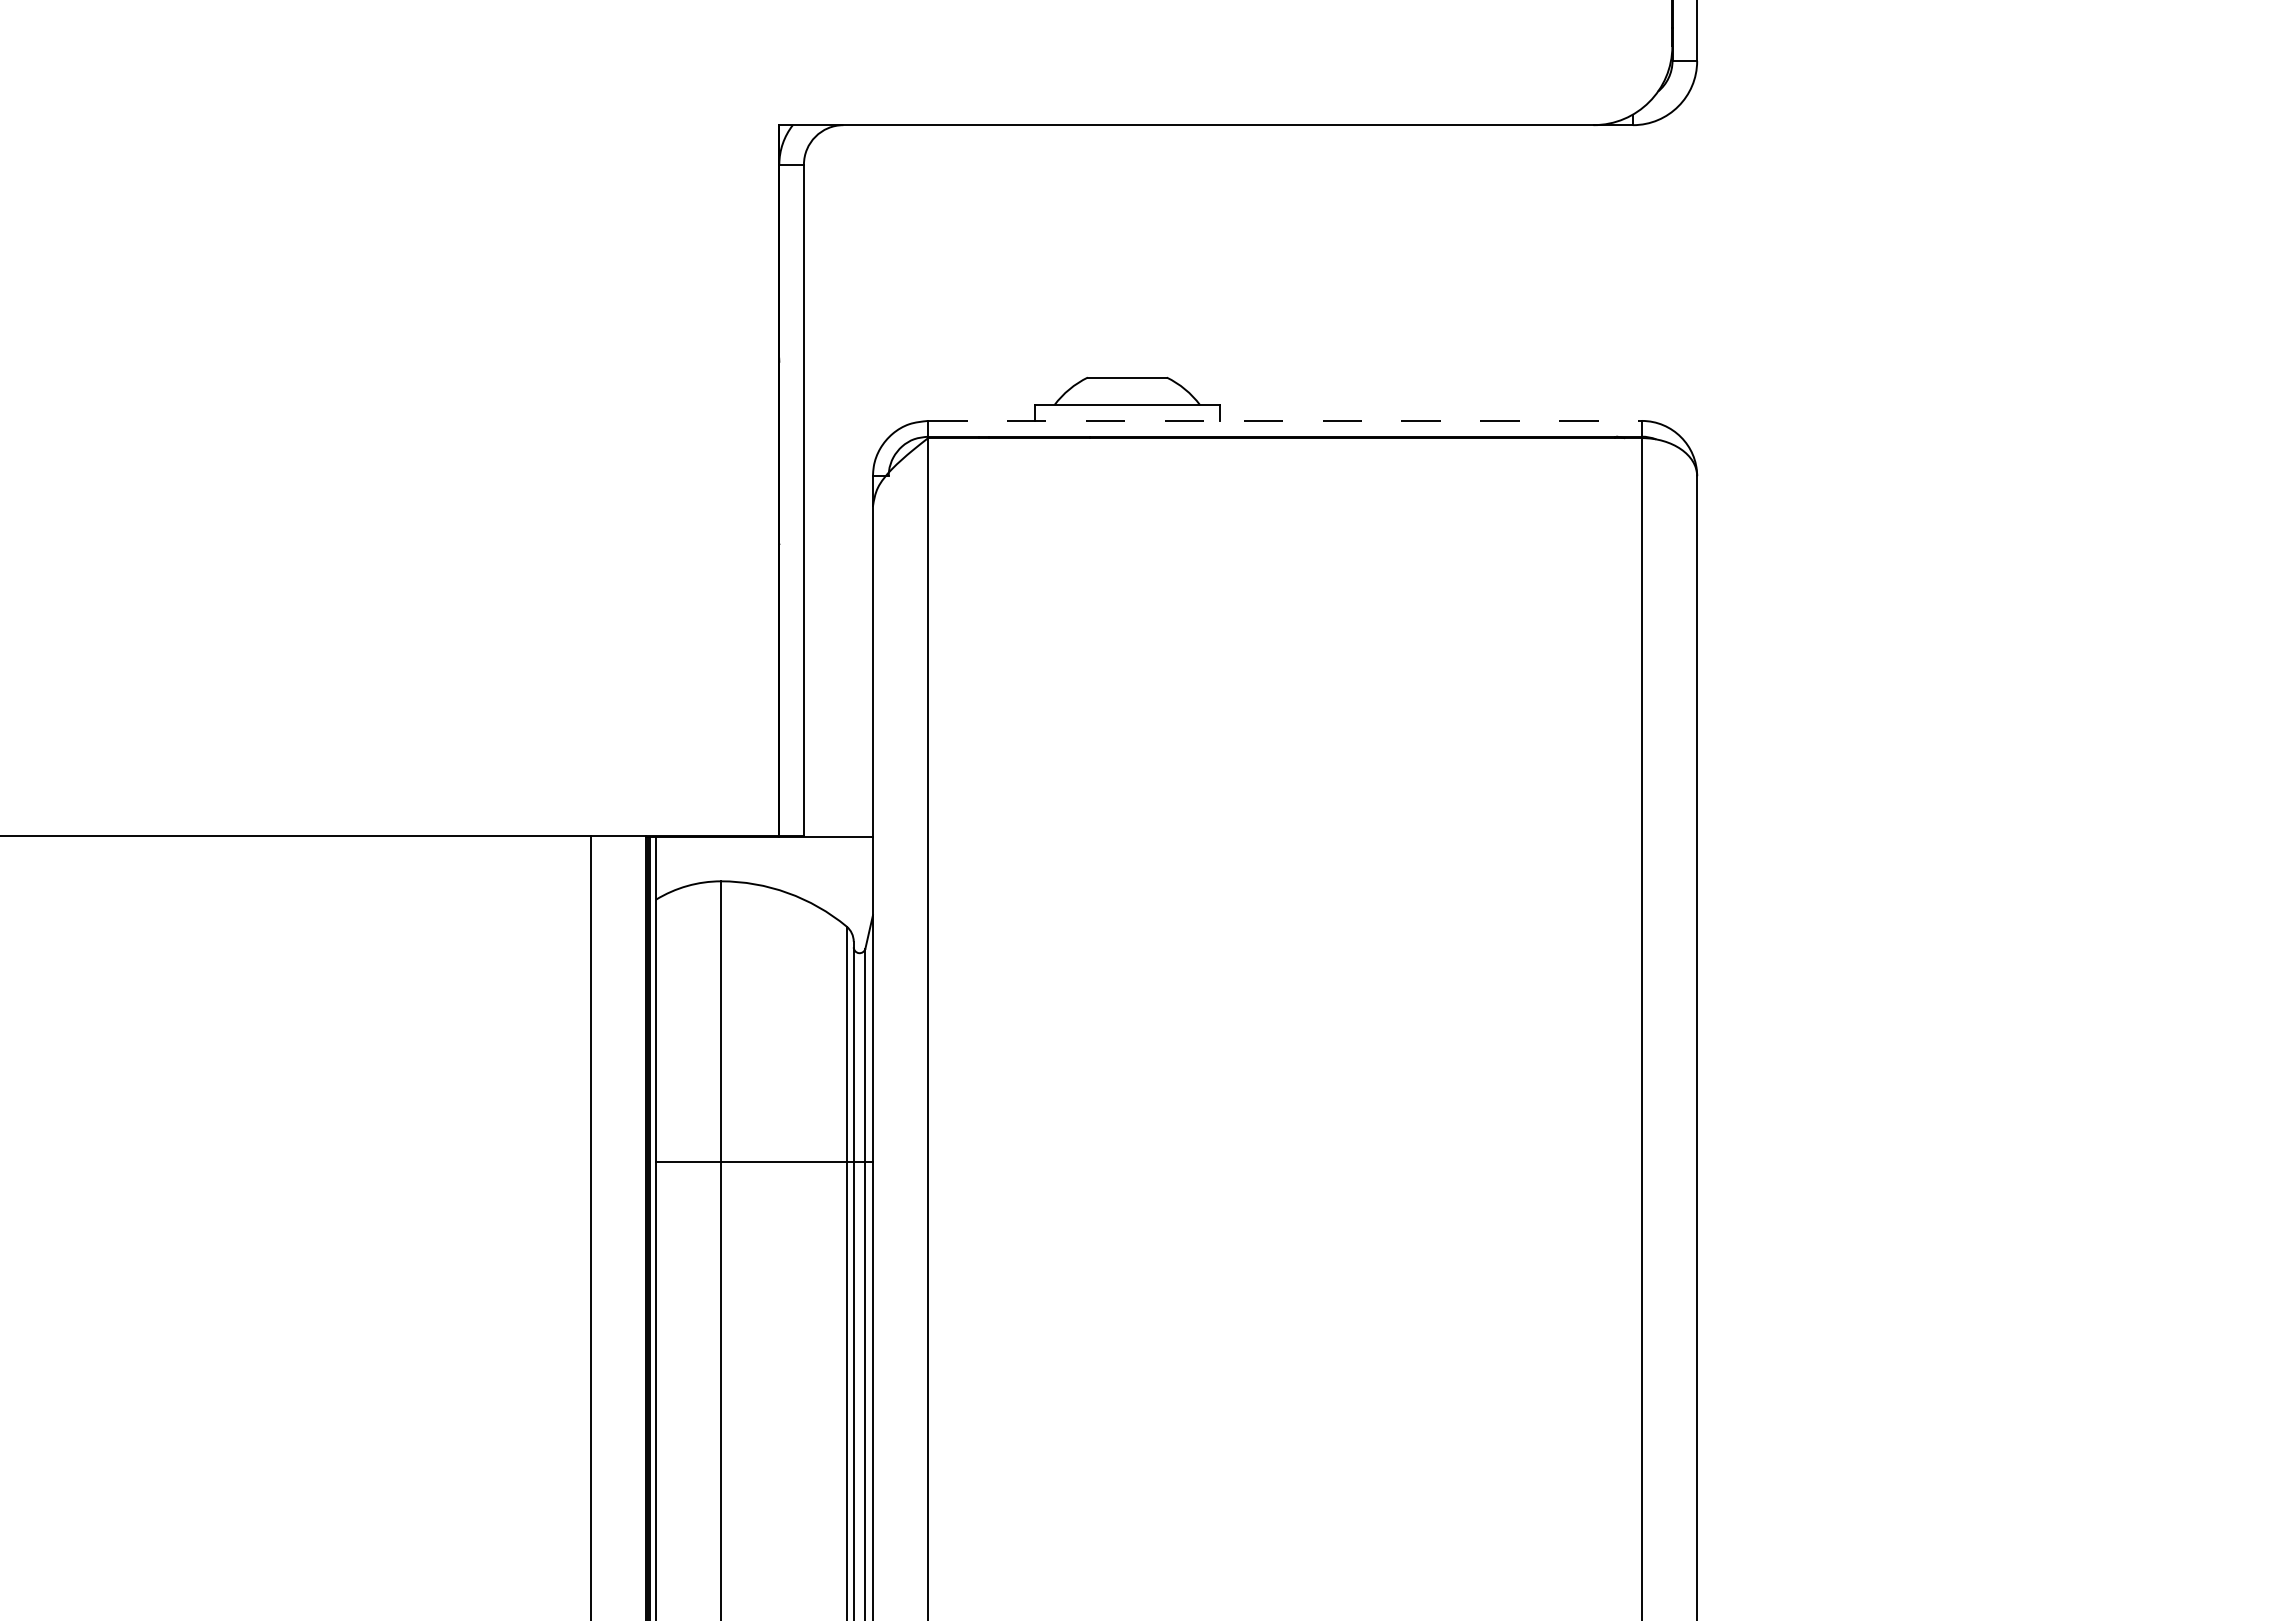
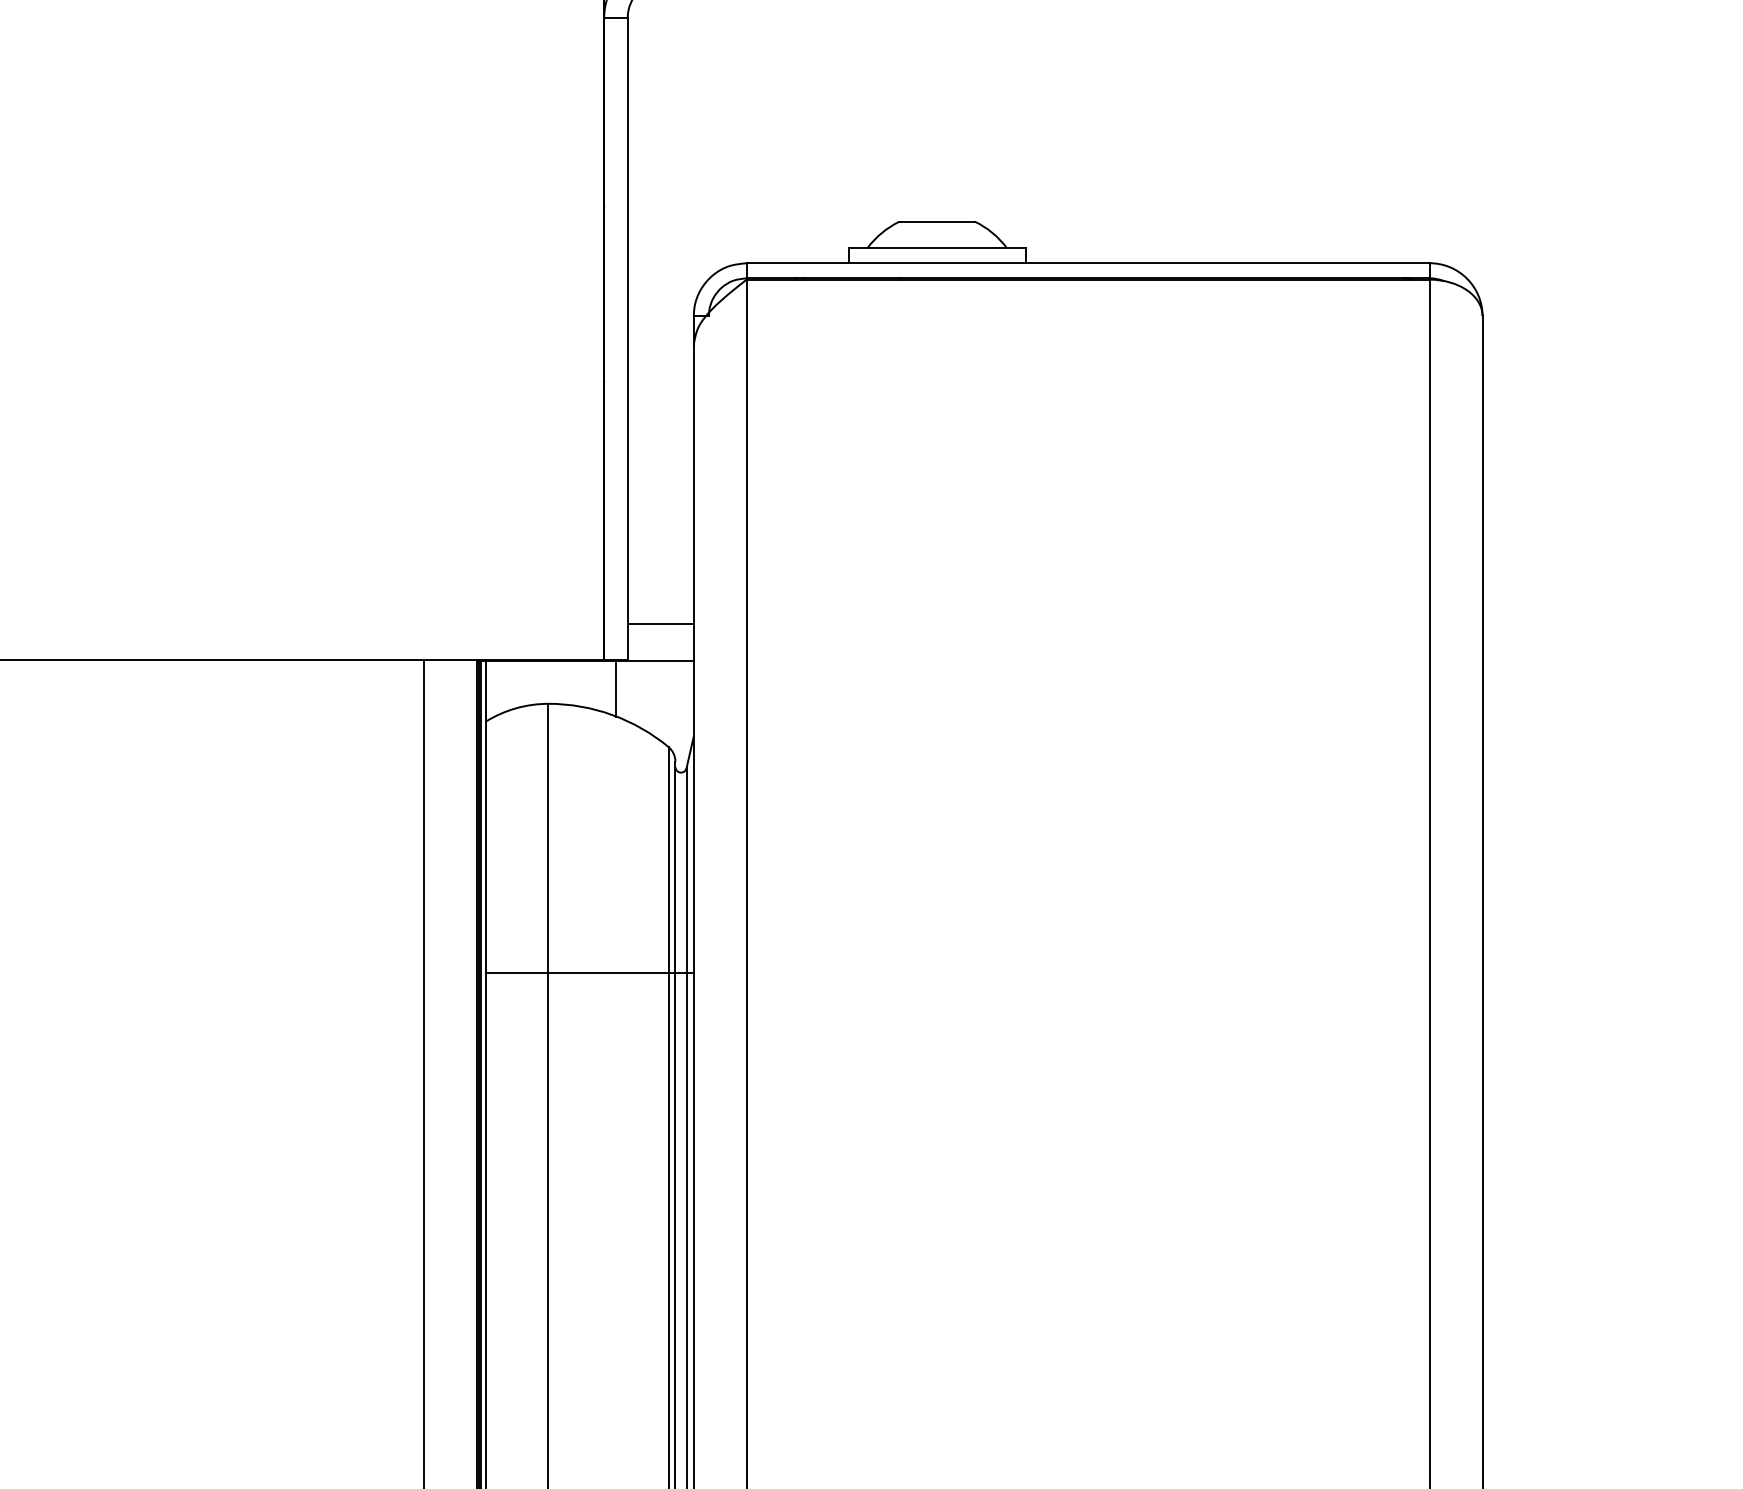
line: (1285, 420) -> (1088, 262), dashed -> solid
line: (837, 797) -> (659, 623), added
line: (792, 865) -> (616, 688), added

